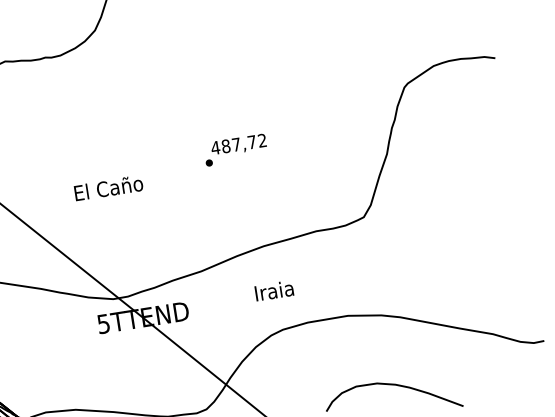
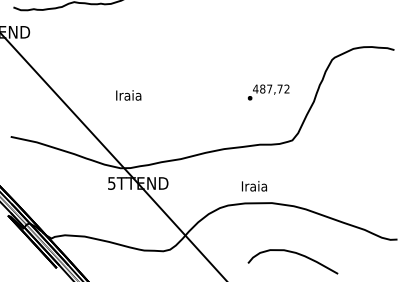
text: (235, 150) -> (268, 92), moved
text: (107, 186) -> (128, 94), El Caño -> Iraia
text: (272, 291) -> (253, 186), moved

